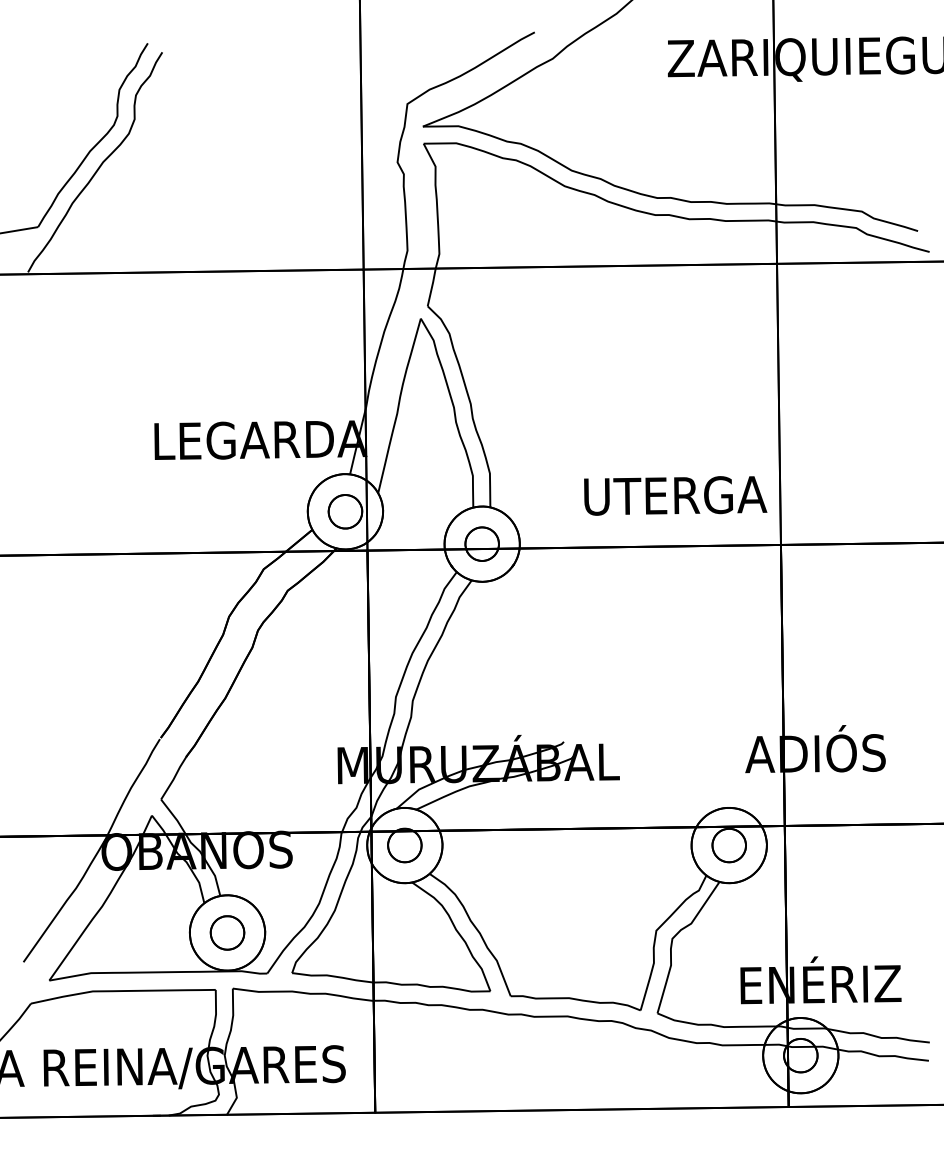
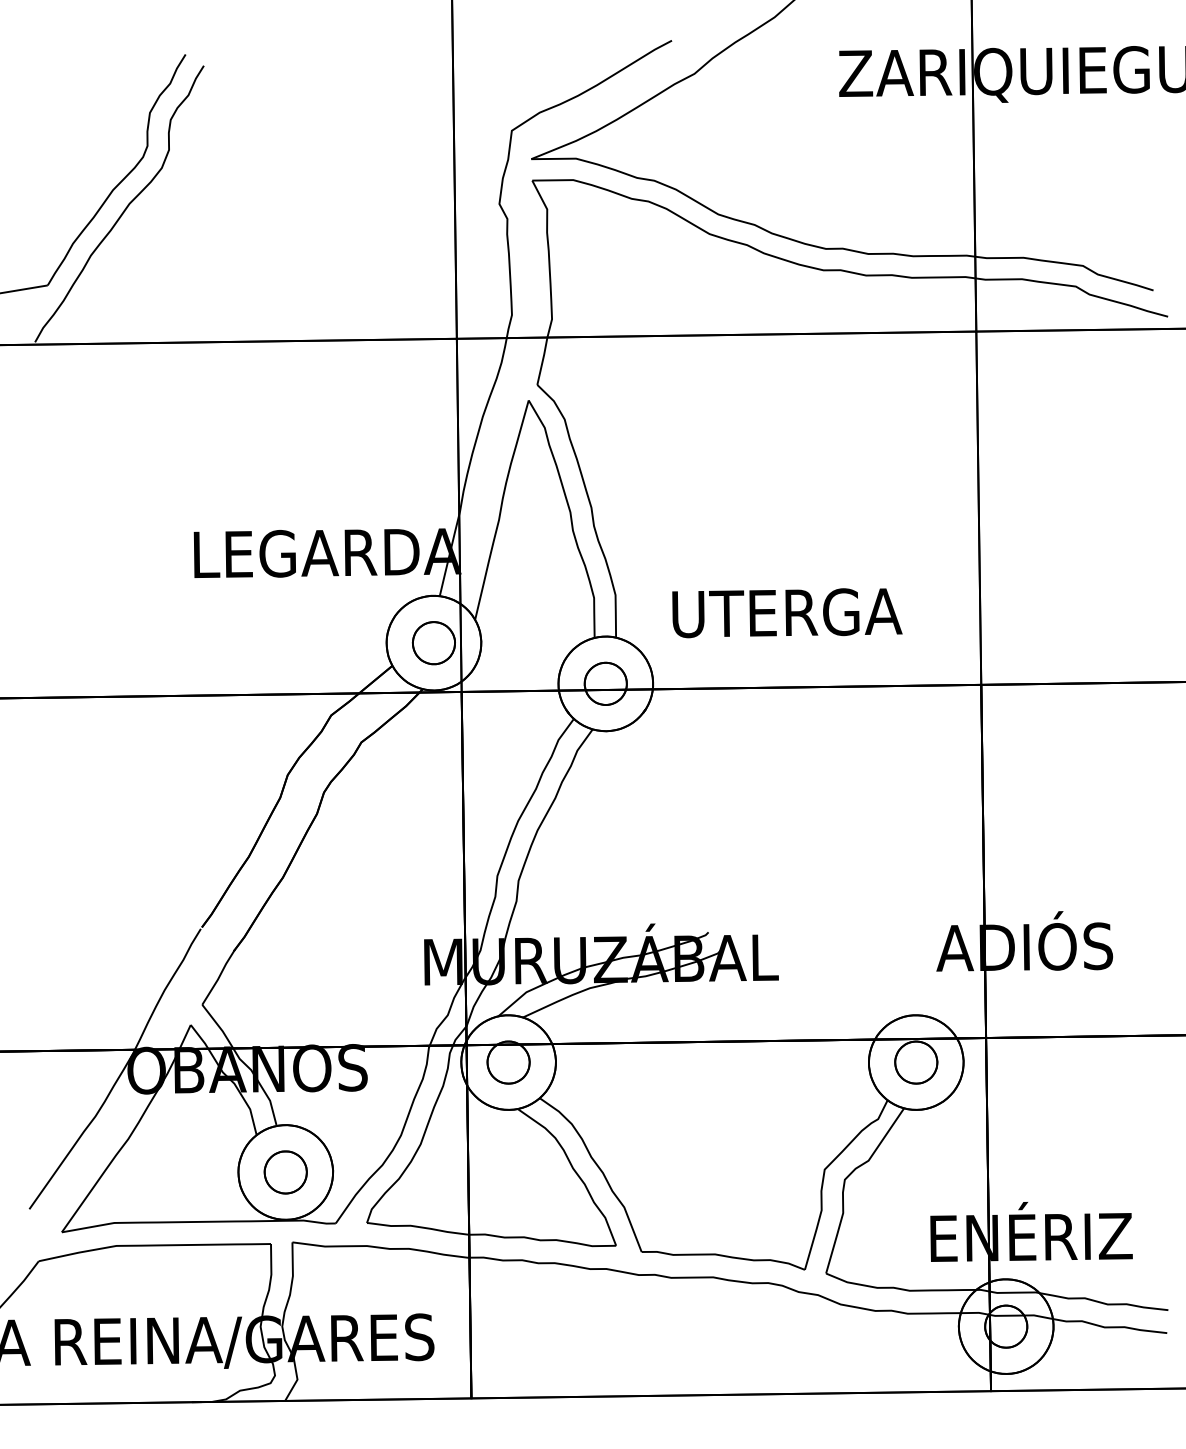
text: (675, 495) -> (787, 612), moved

